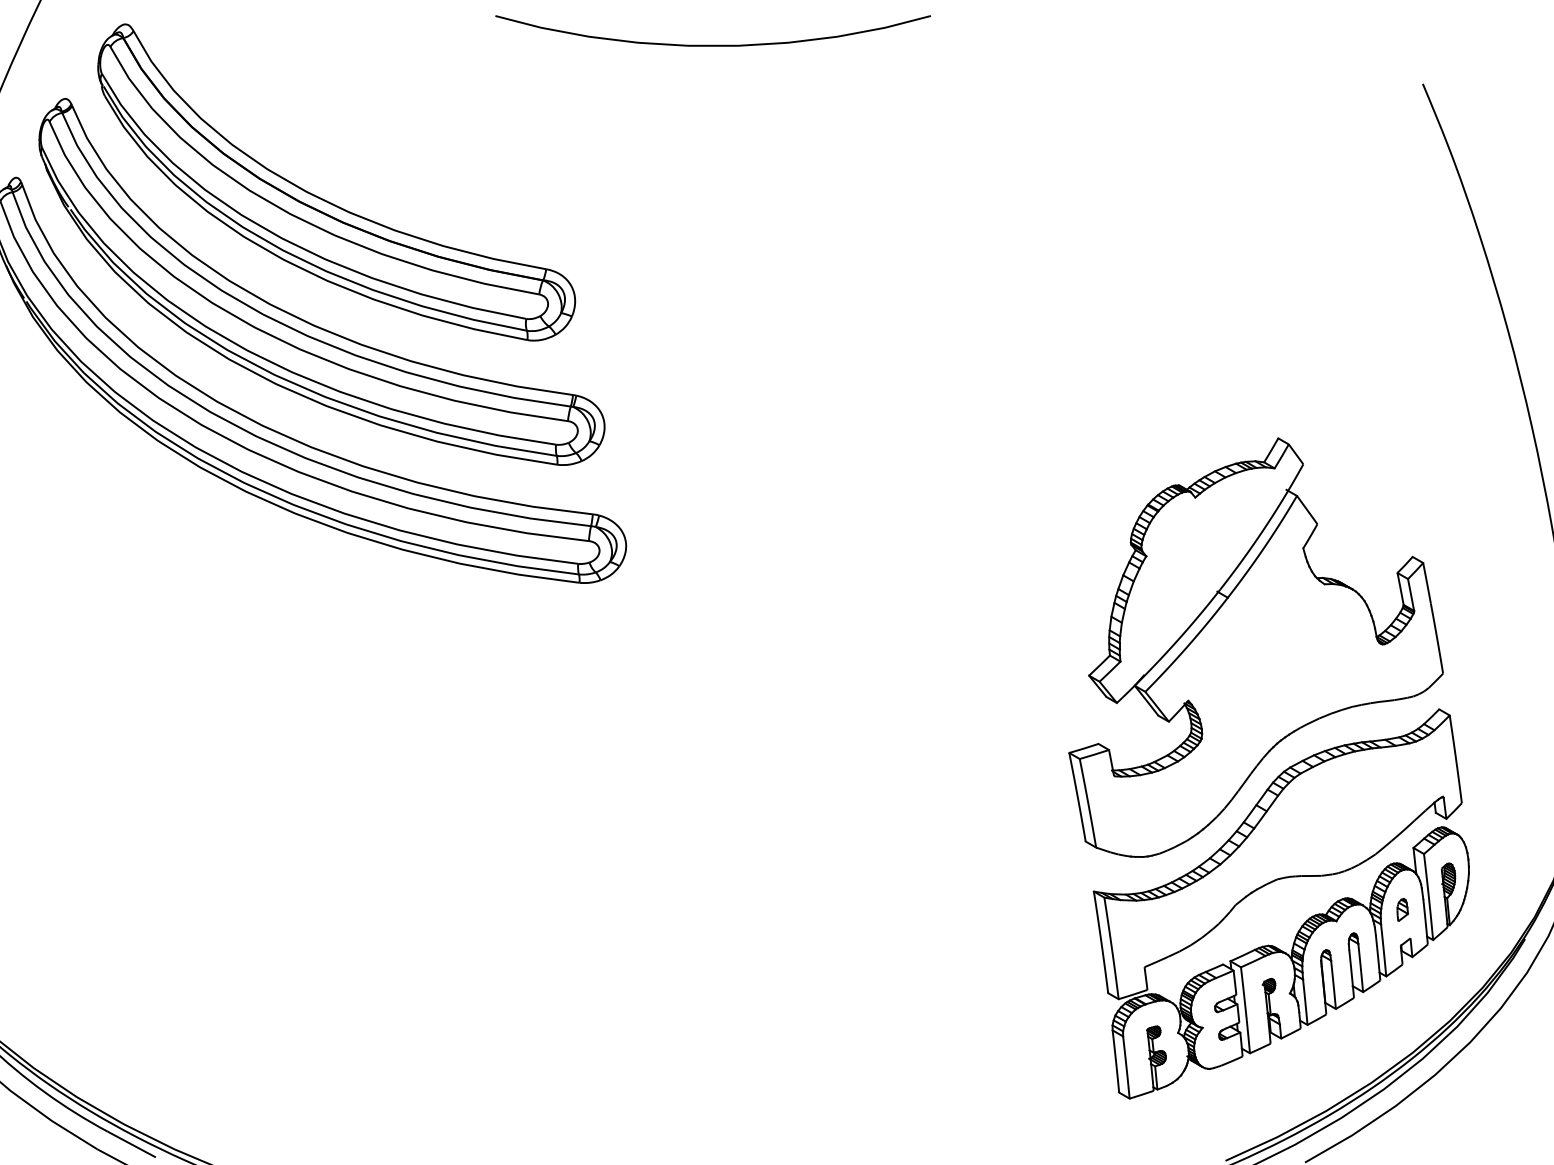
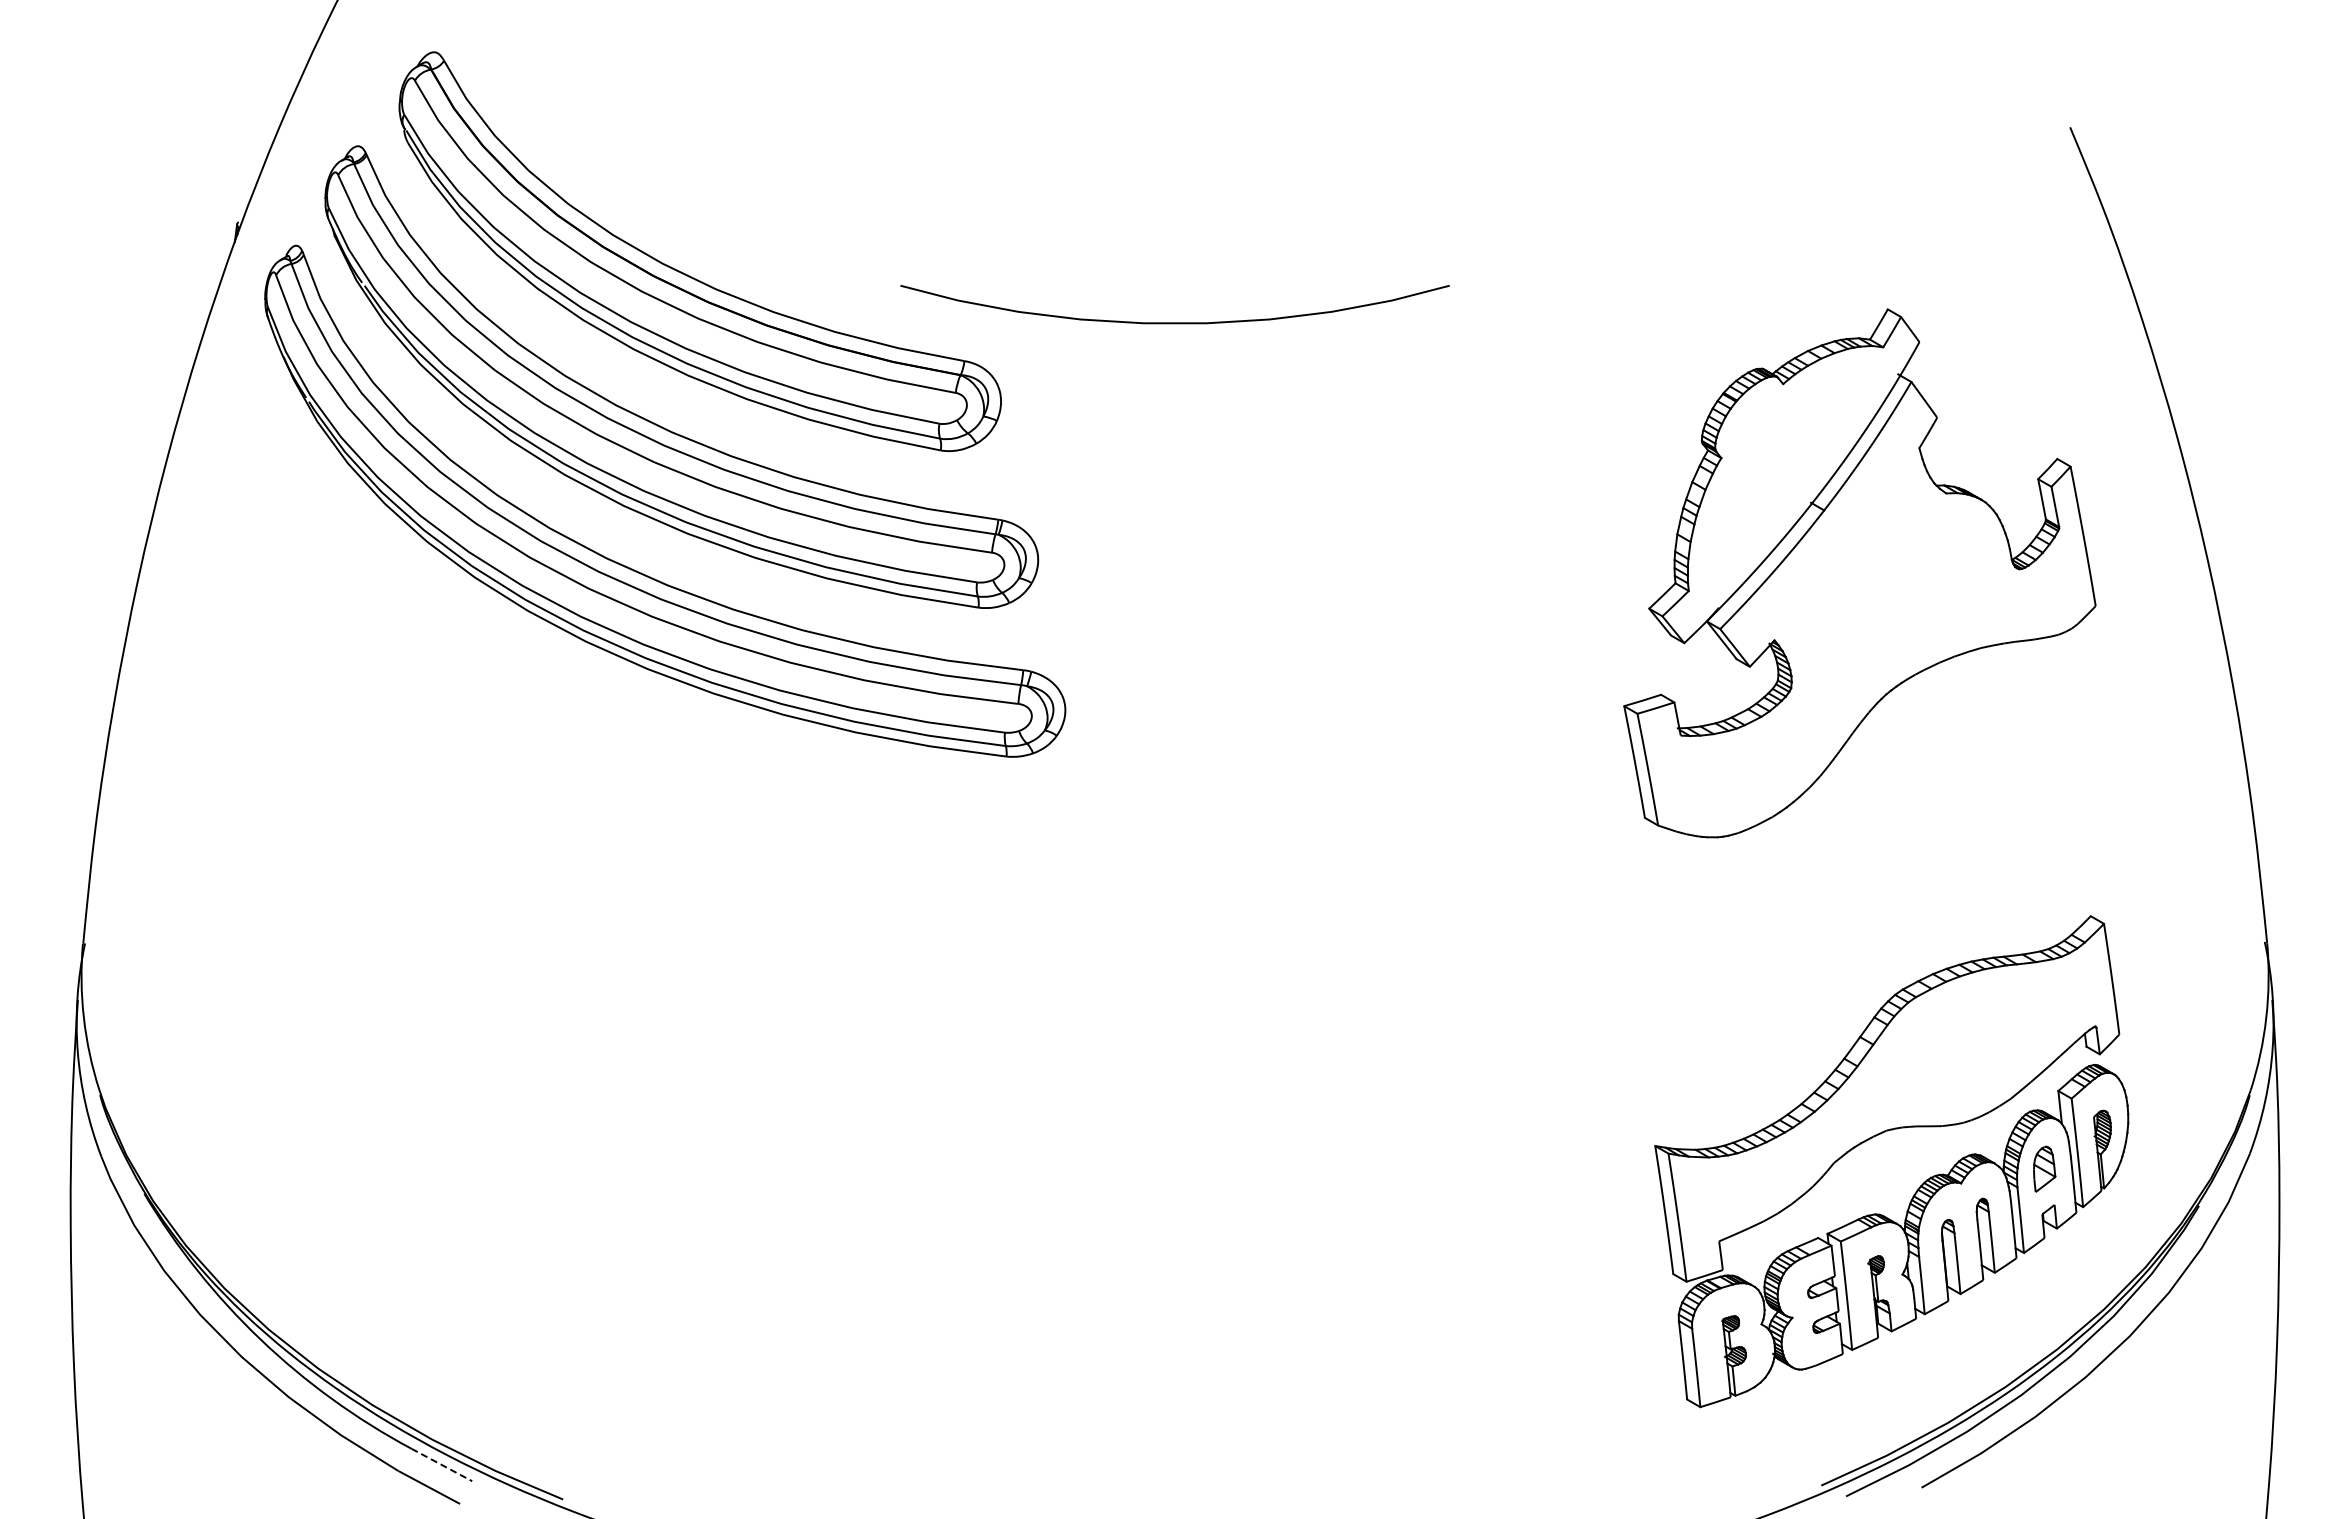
curve: (712, 45) -> (1174, 322), moved
part: (1255, 647) -> (1859, 573), moved
part: (1402, 910) -> (2044, 1169), size x1.6
line: (132, 1144) -> (442, 1465), solid -> dashed

